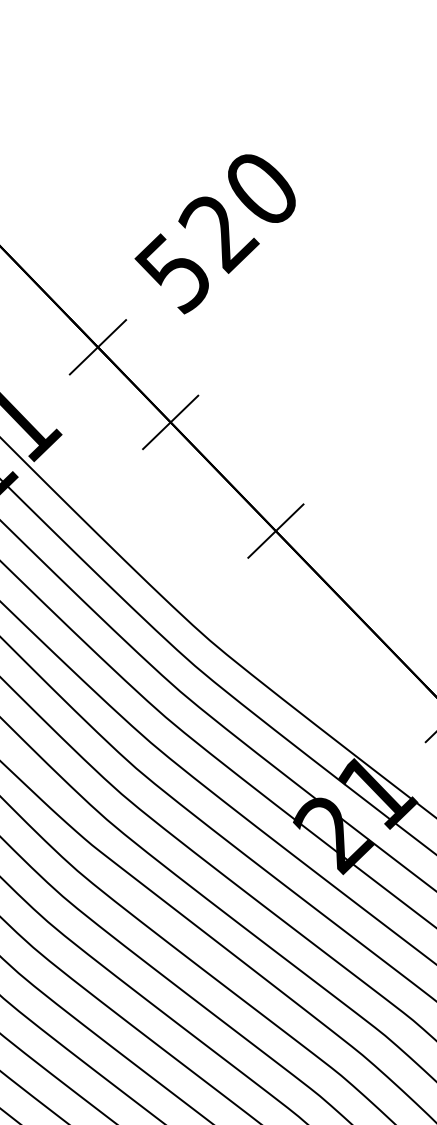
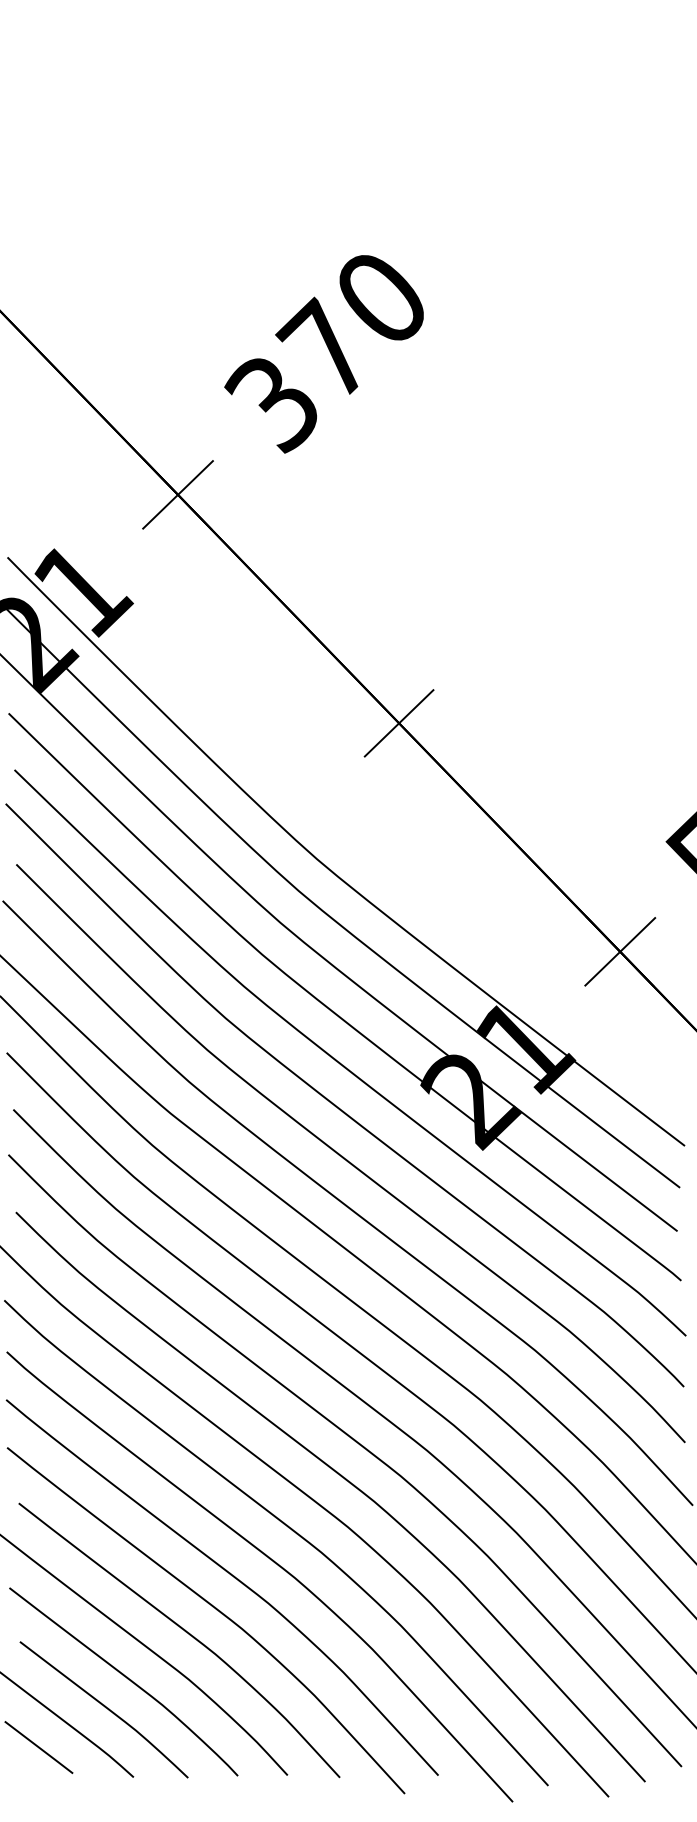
text: (197, 251) -> (301, 375), 520 -> 370
line: (170, 422) -> (268, 588), removed

